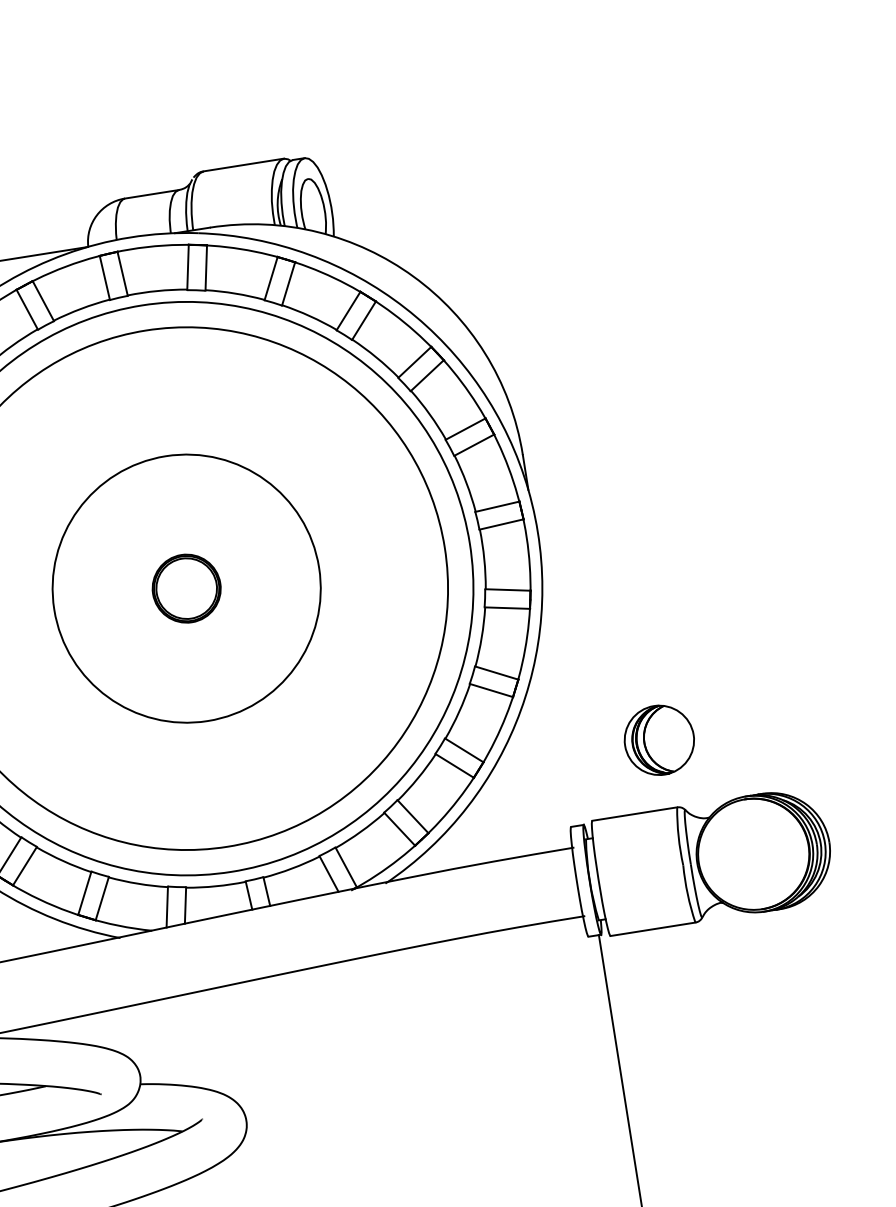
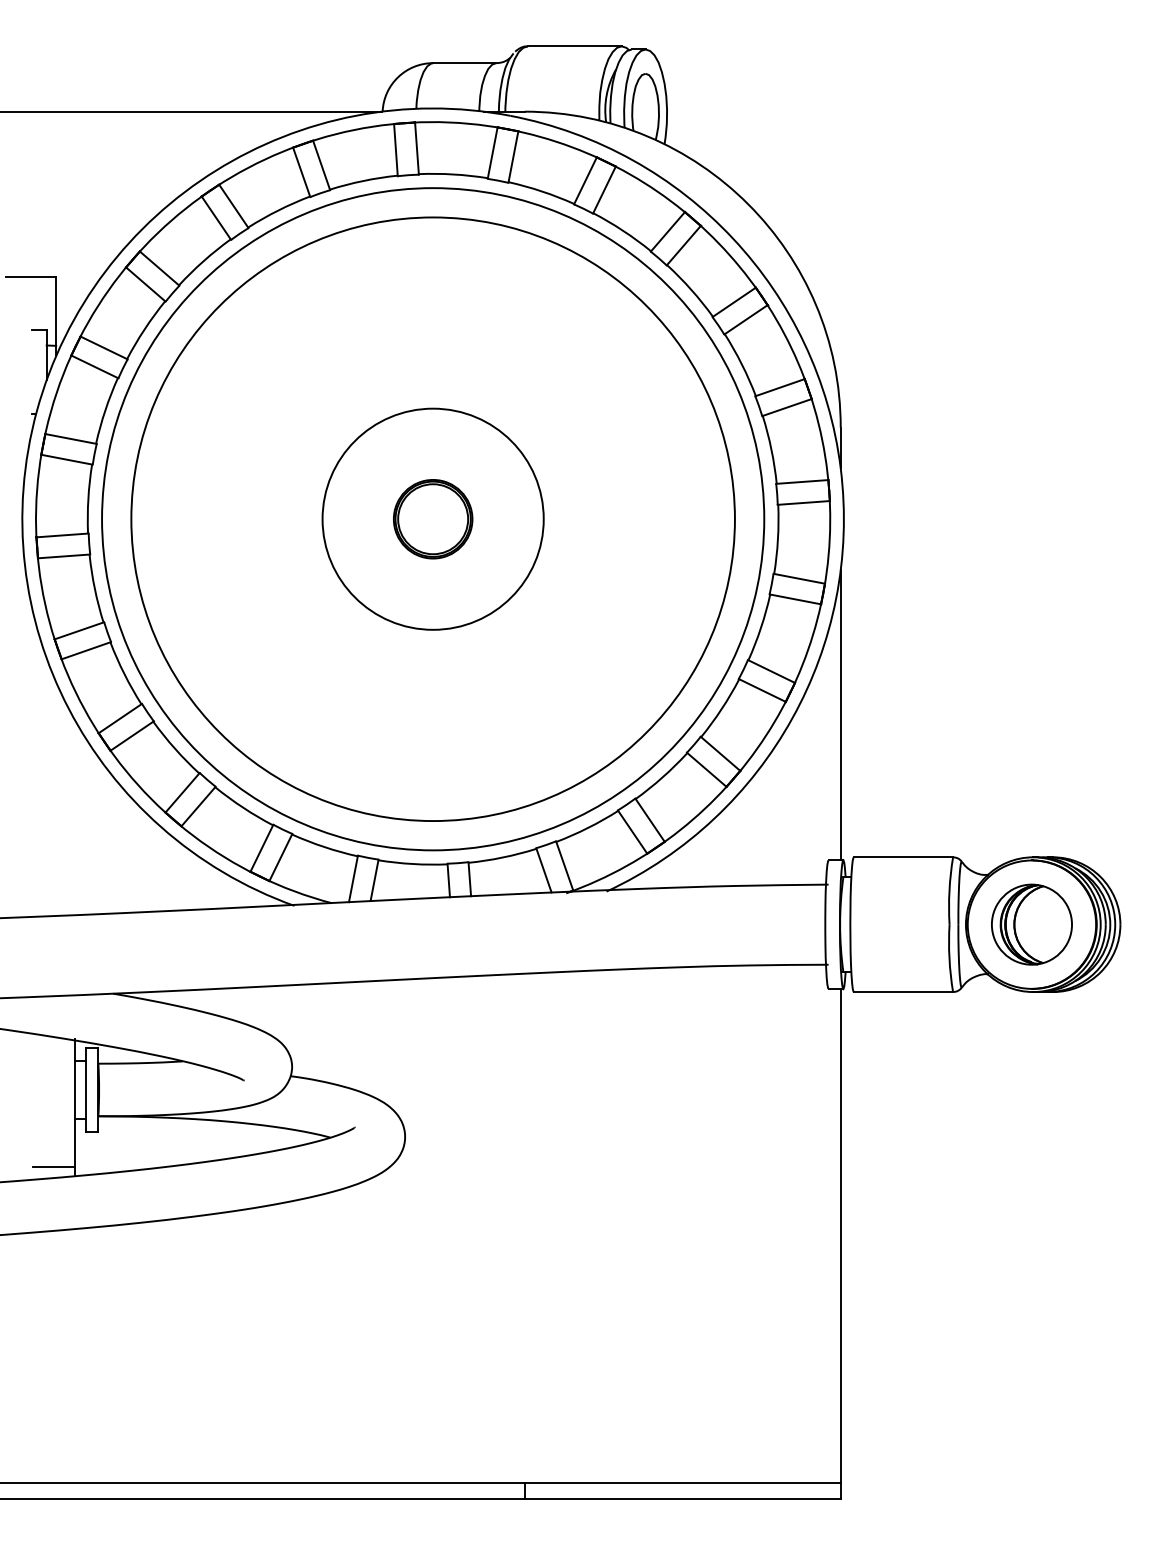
circle: (186, 588) -> (432, 518), size x0.71
line: (561, 701) -> (840, 715), added
part: (659, 740) -> (1031, 924), moved

